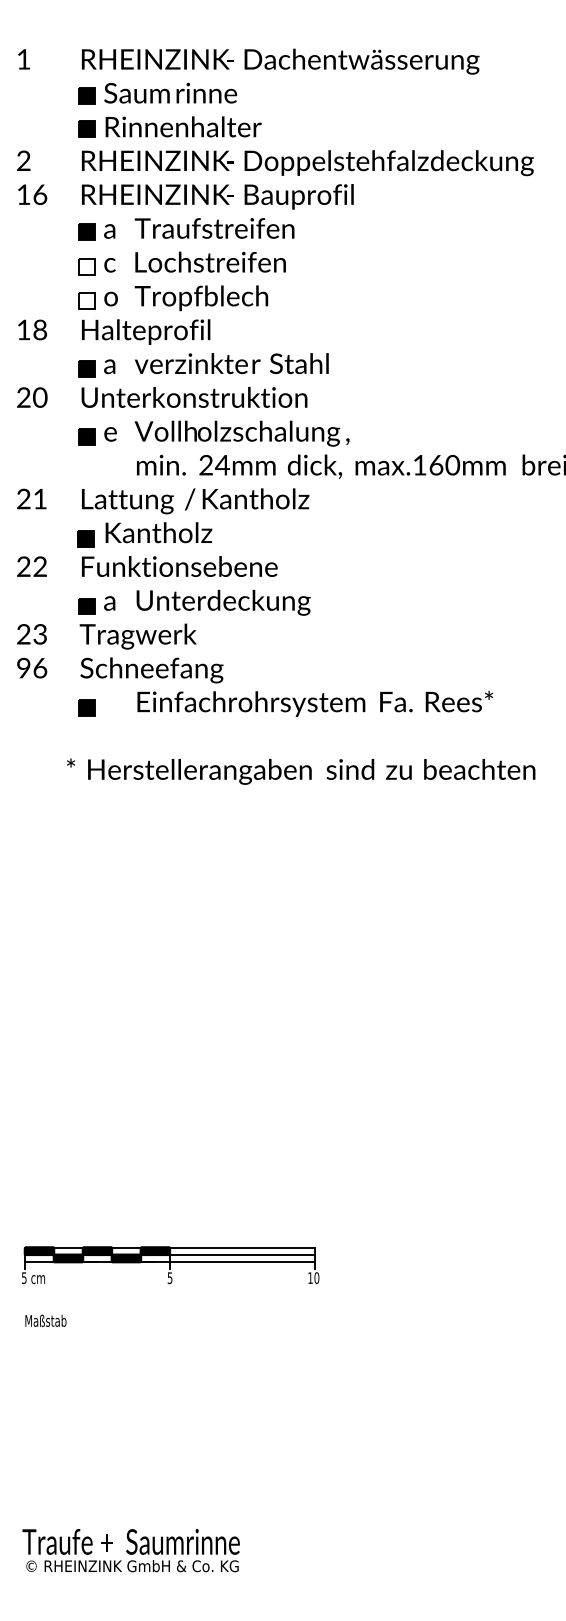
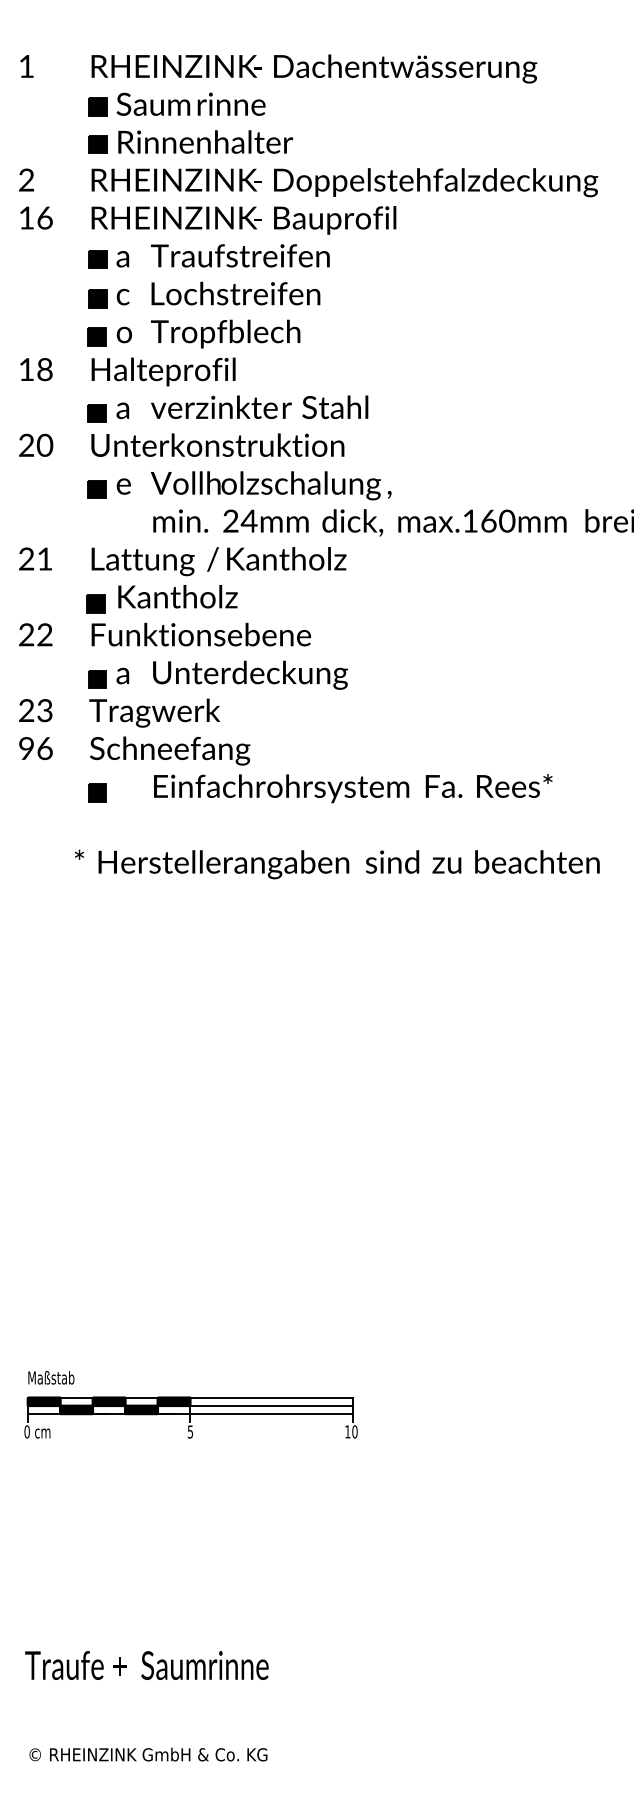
fill: (87, 266) -> (97, 298), added
fill: (86, 300) -> (96, 336), added
text: (23, 1277) -> (26, 1431), 5 -> 0
text: (46, 1320) -> (51, 1377), moved
text: (130, 1541) -> (146, 1665), moved

